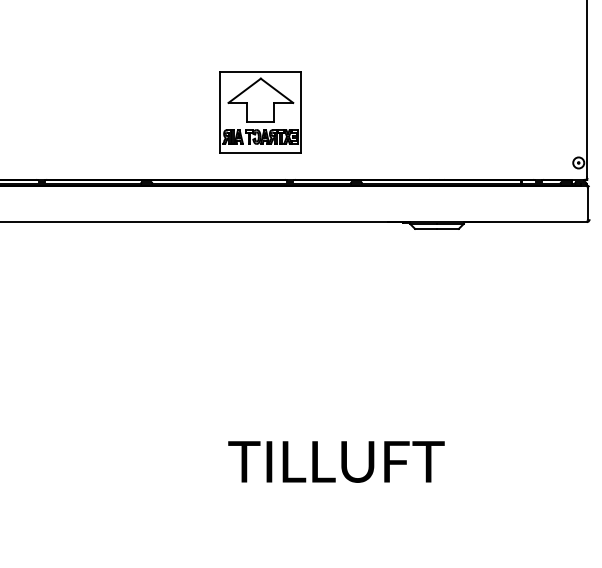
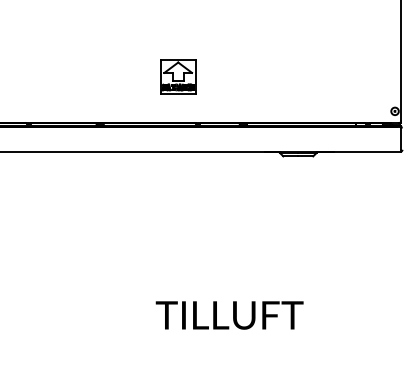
part: (261, 111) -> (178, 76), size x0.62

